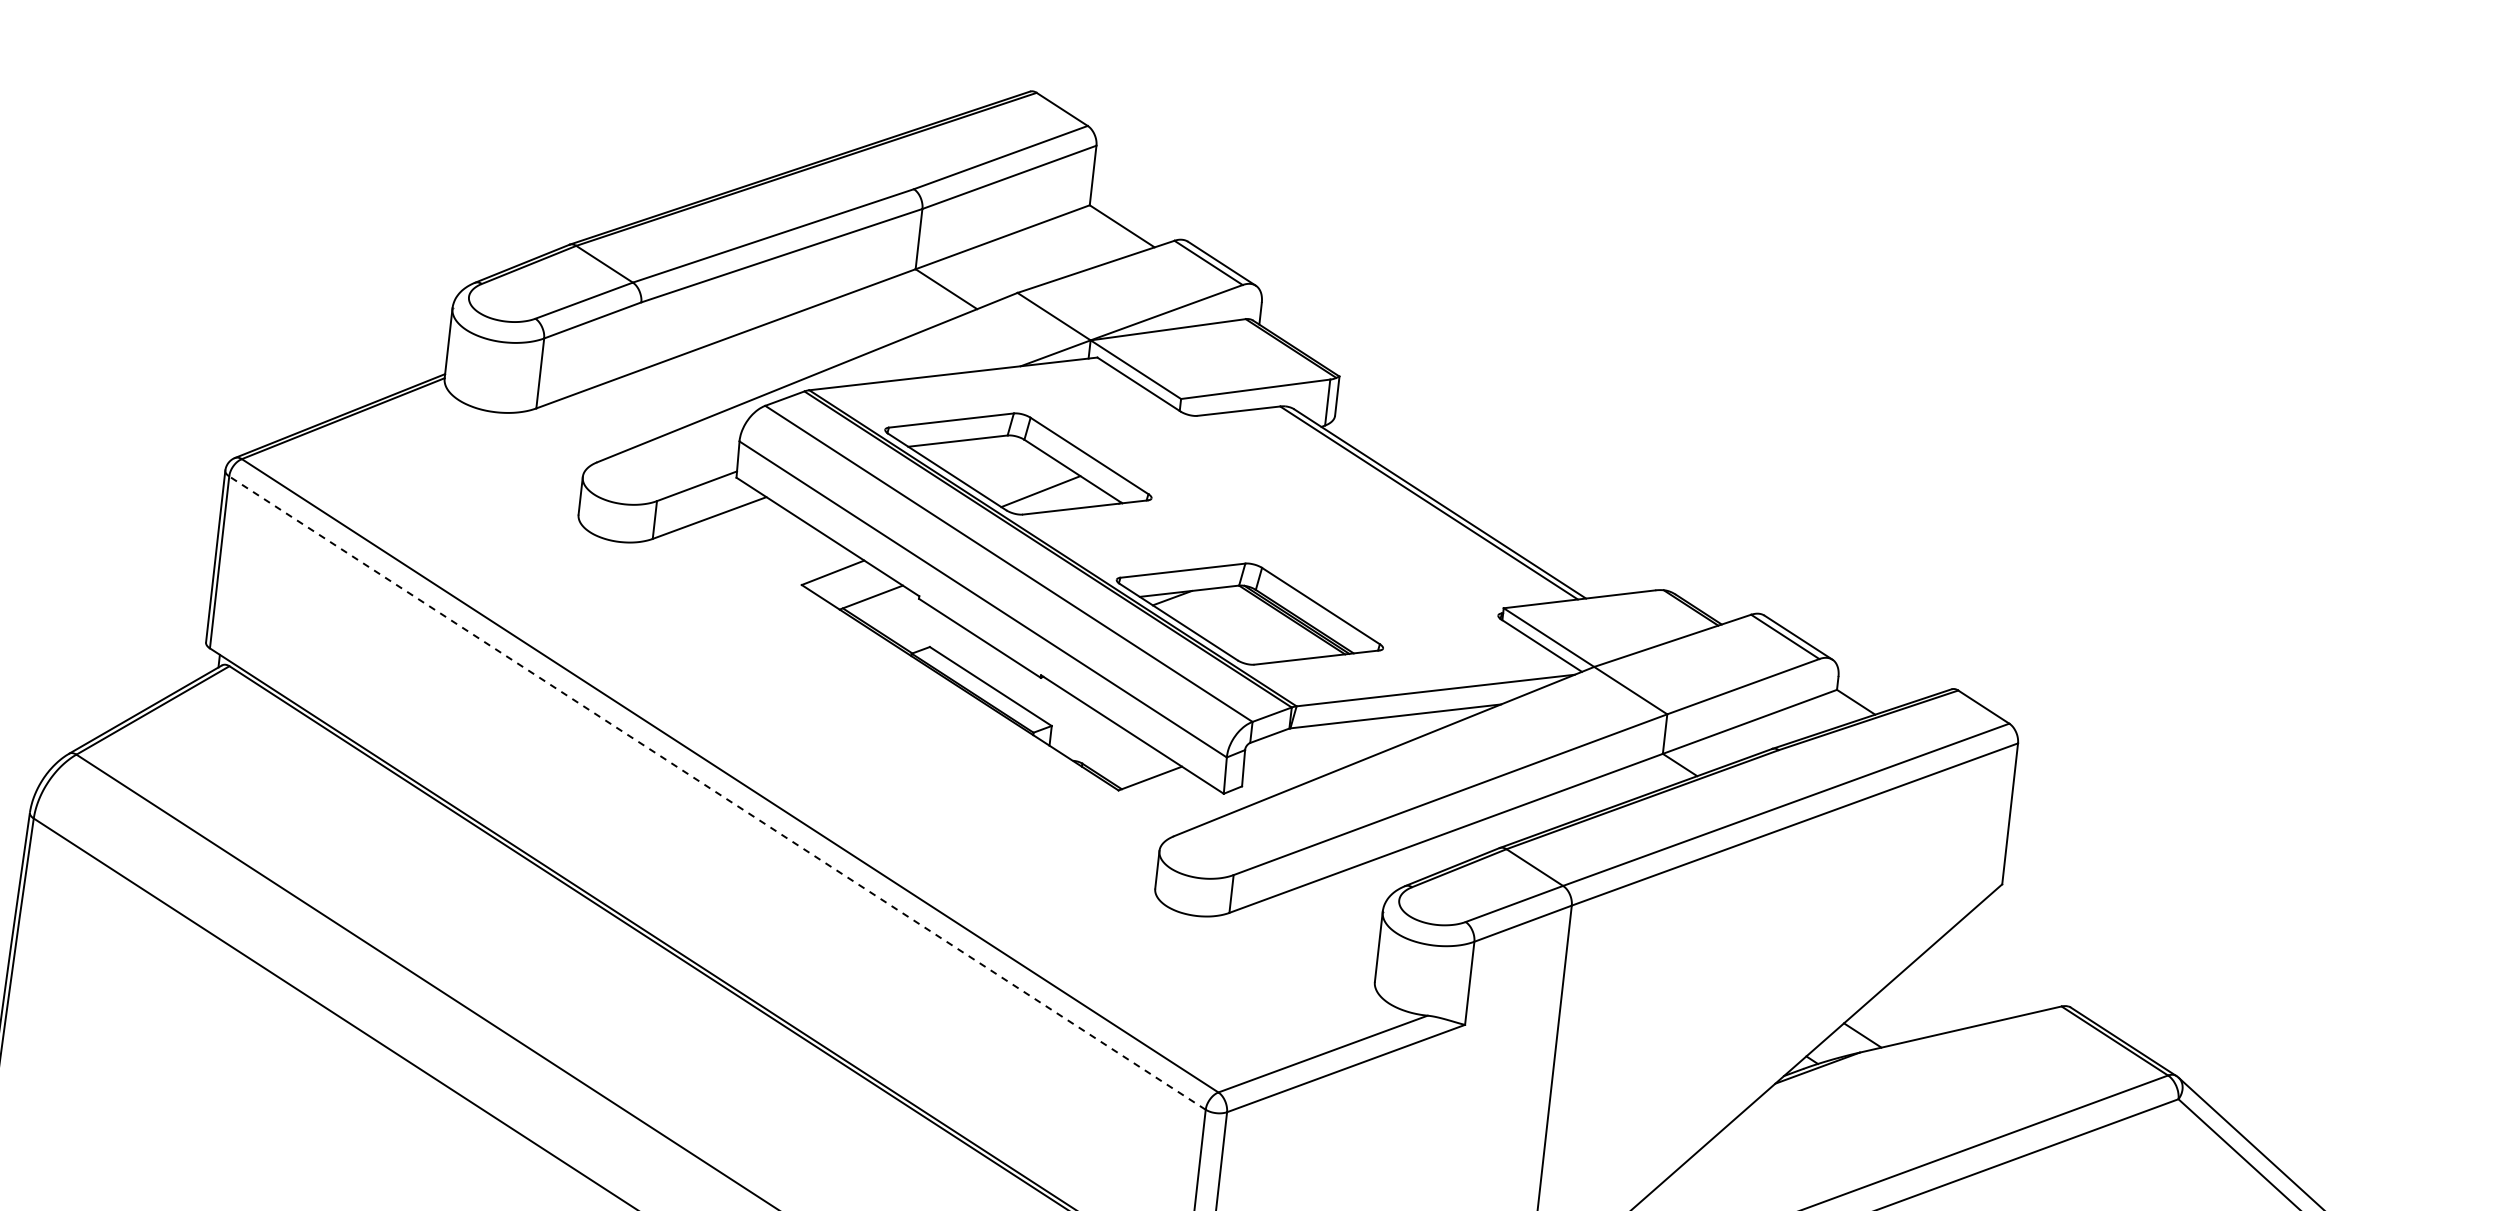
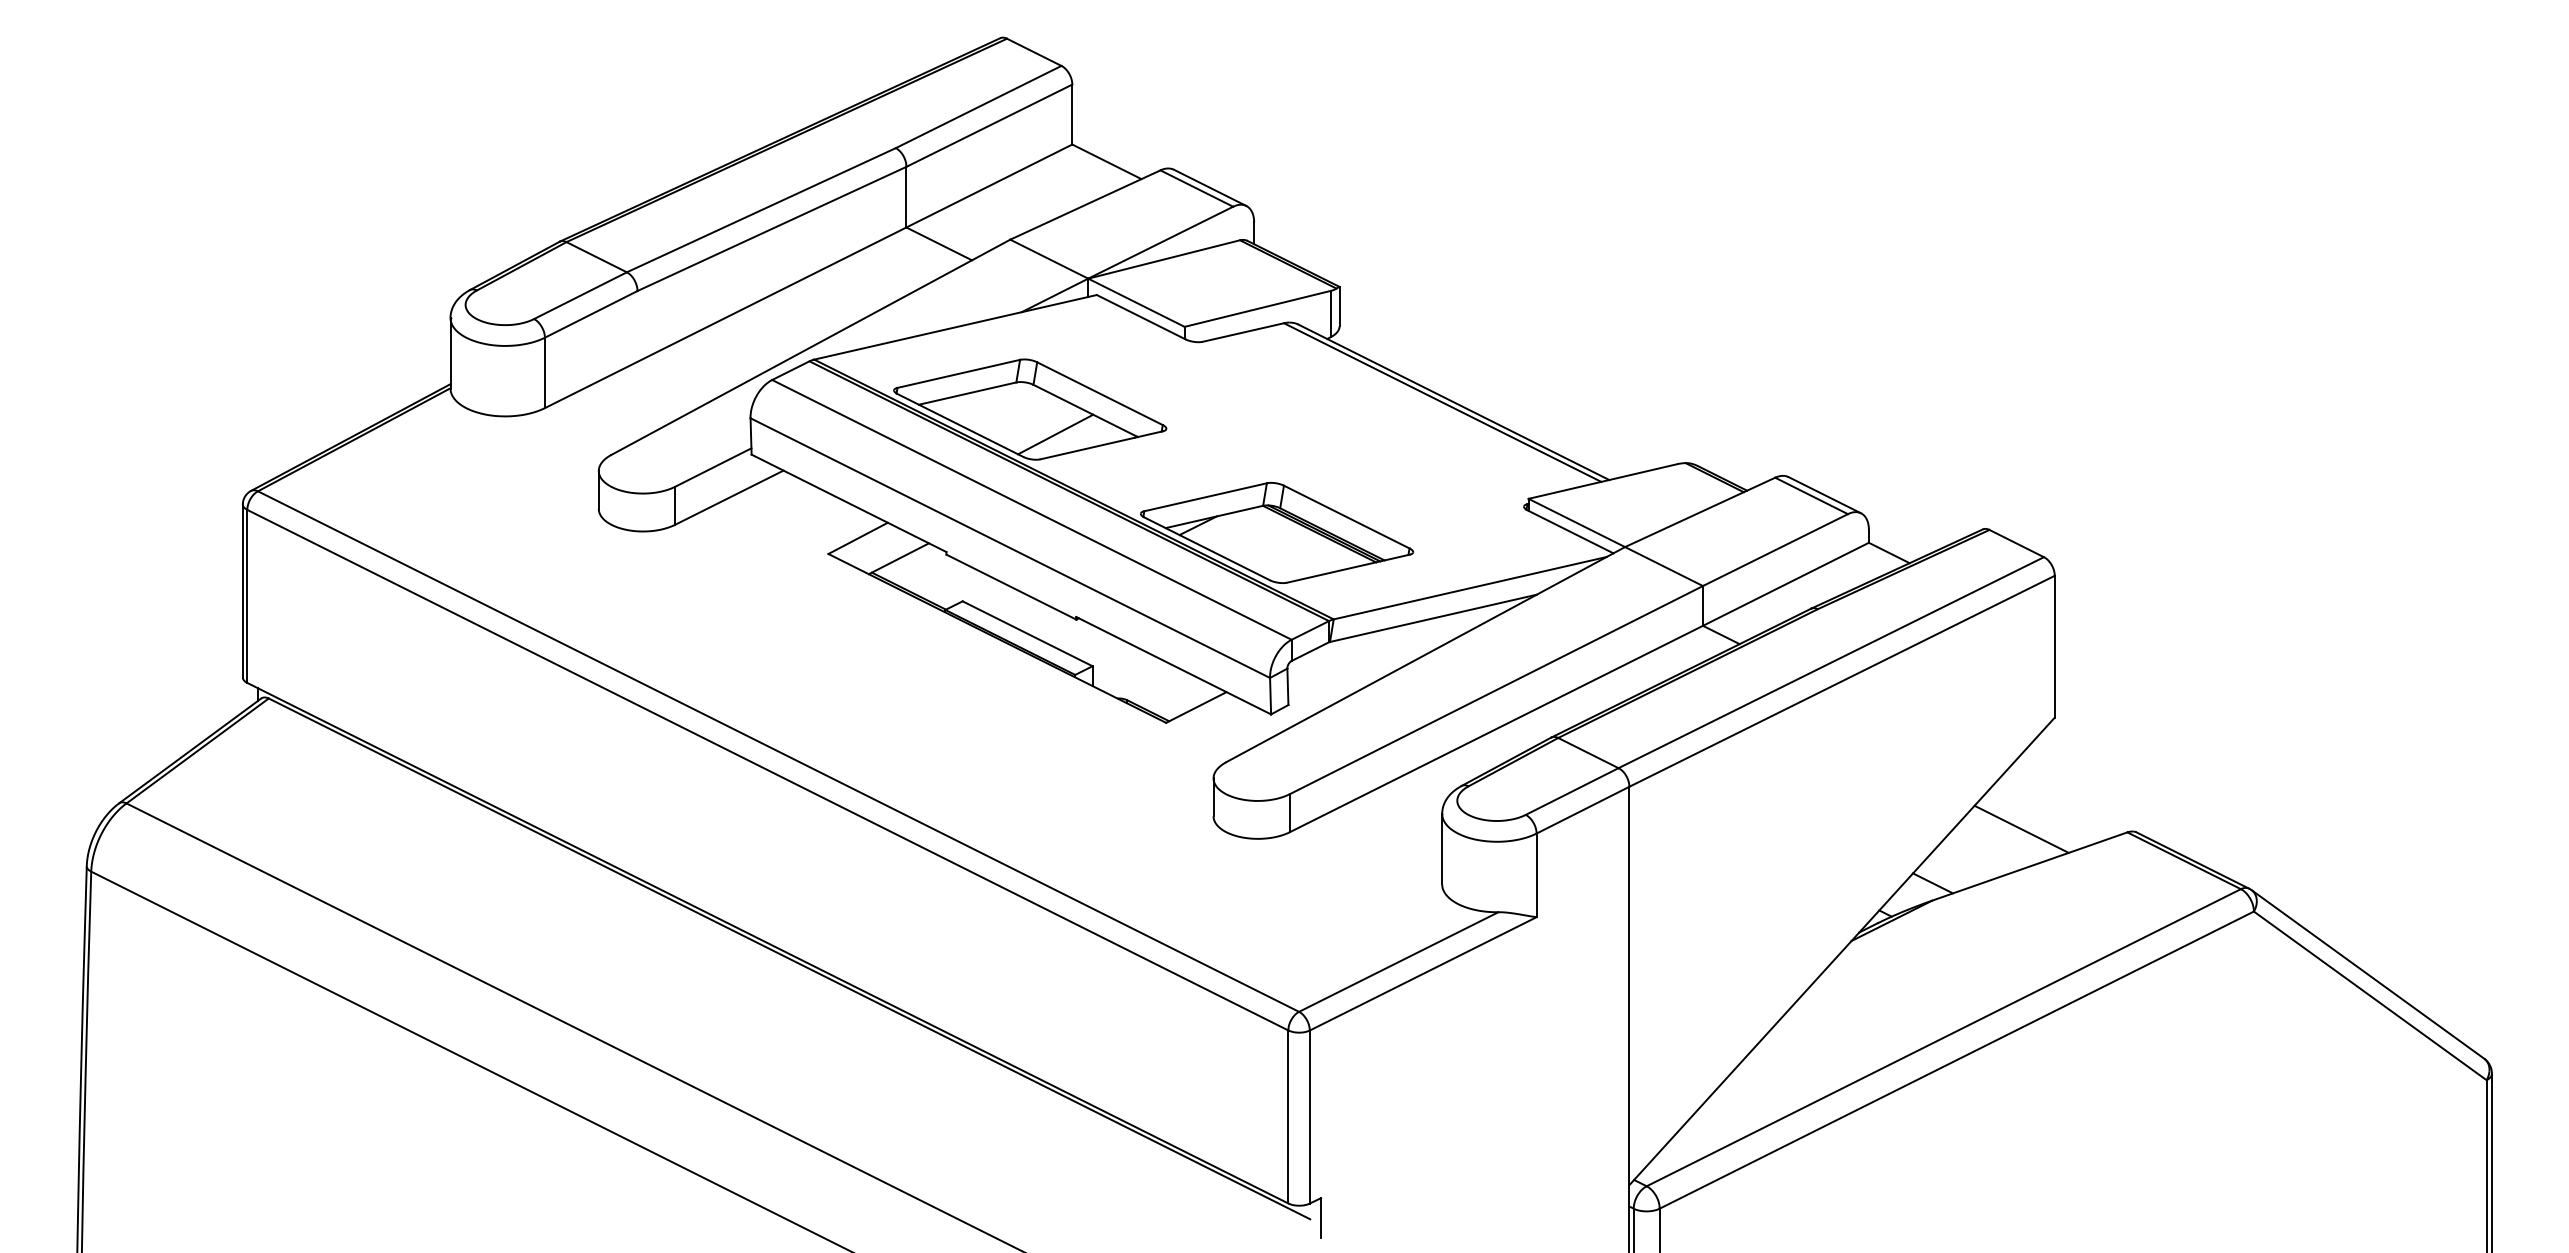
line: (717, 793) -> (767, 770), dashed -> solid
line: (1956, 990) -> (2021, 828), added

